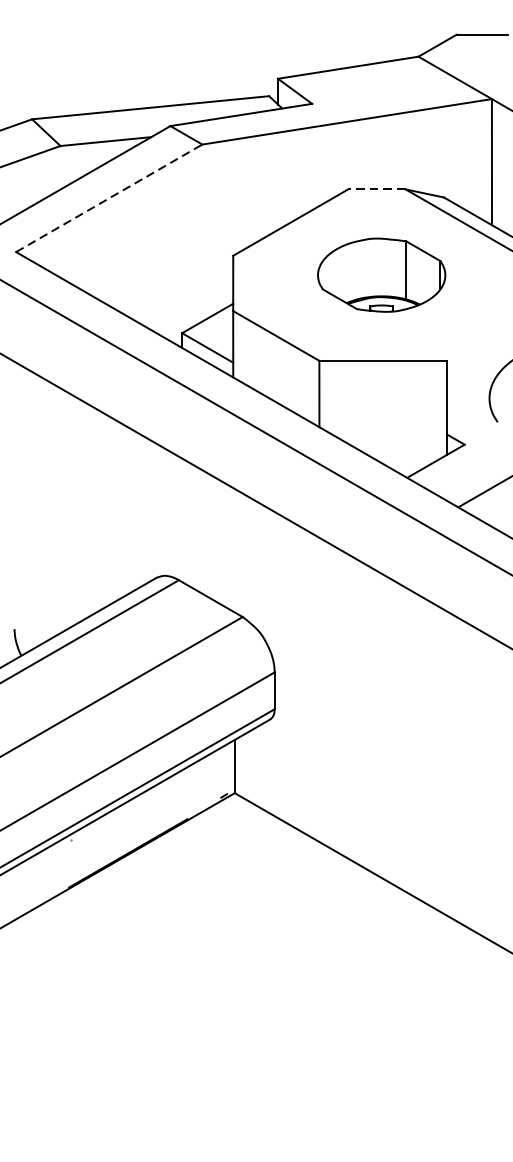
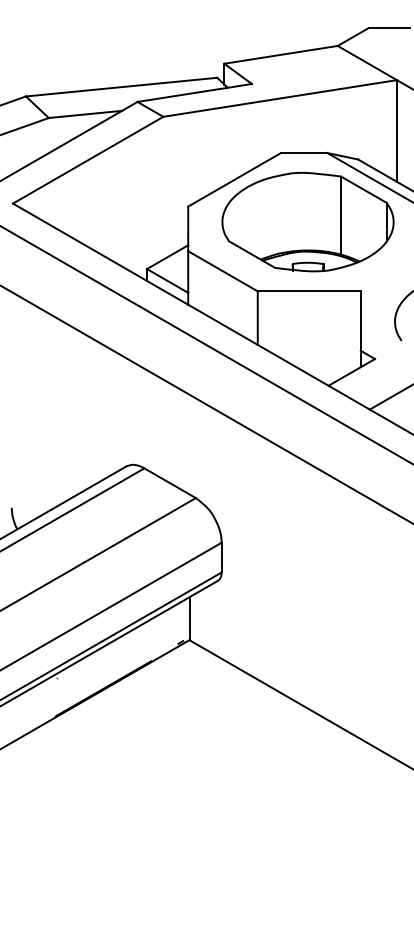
line: (376, 190) -> (303, 153), dashed -> solid
line: (109, 198) -> (88, 160), dashed -> solid
part: (381, 275) -> (307, 222), size x1.67

